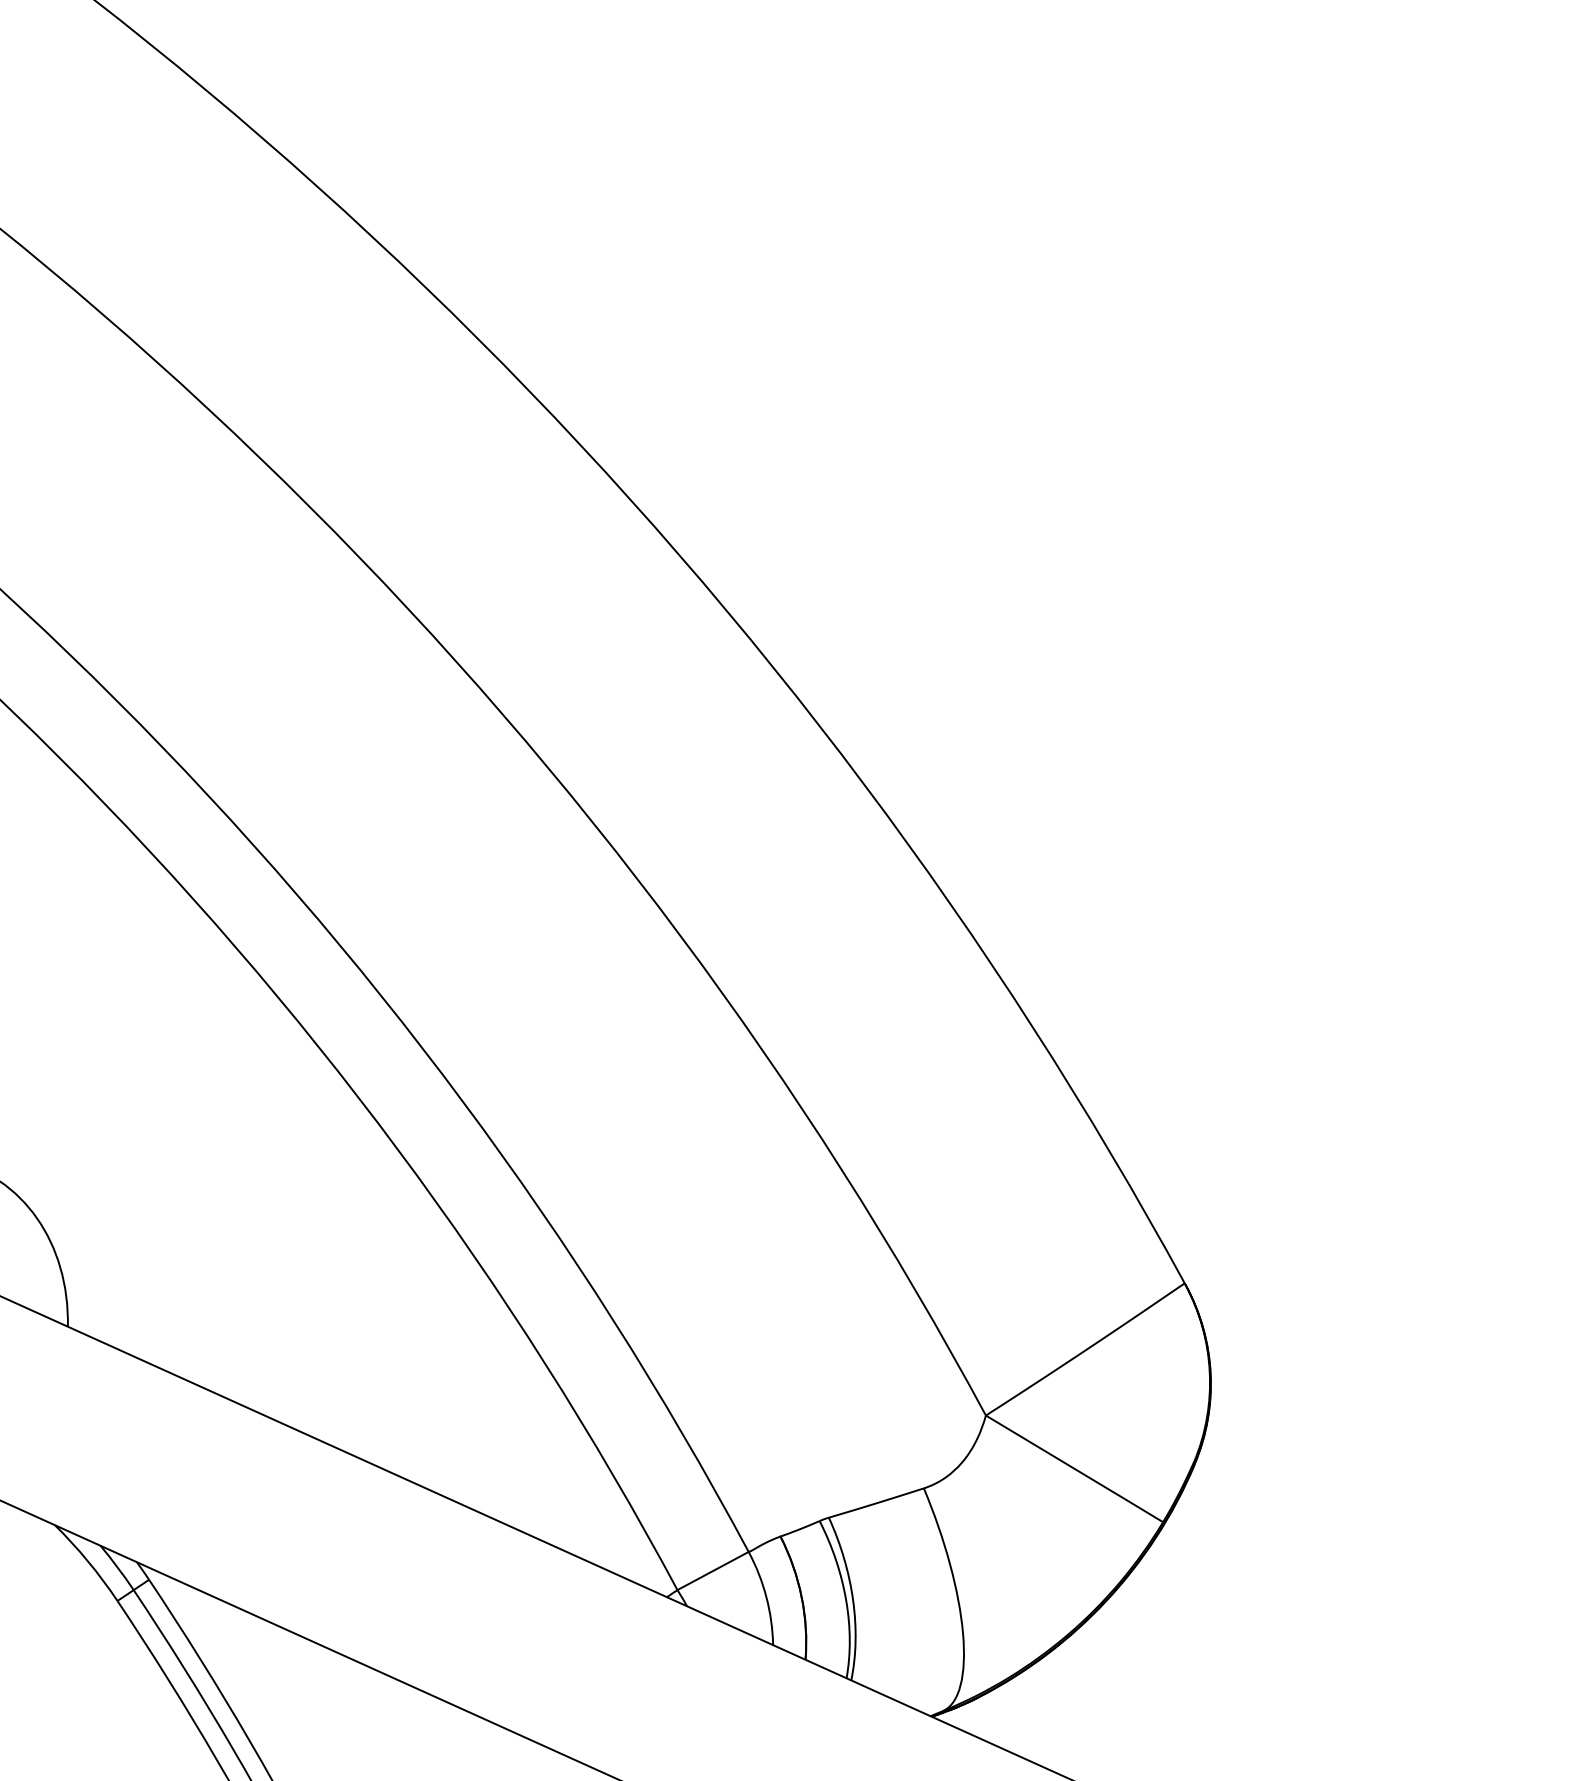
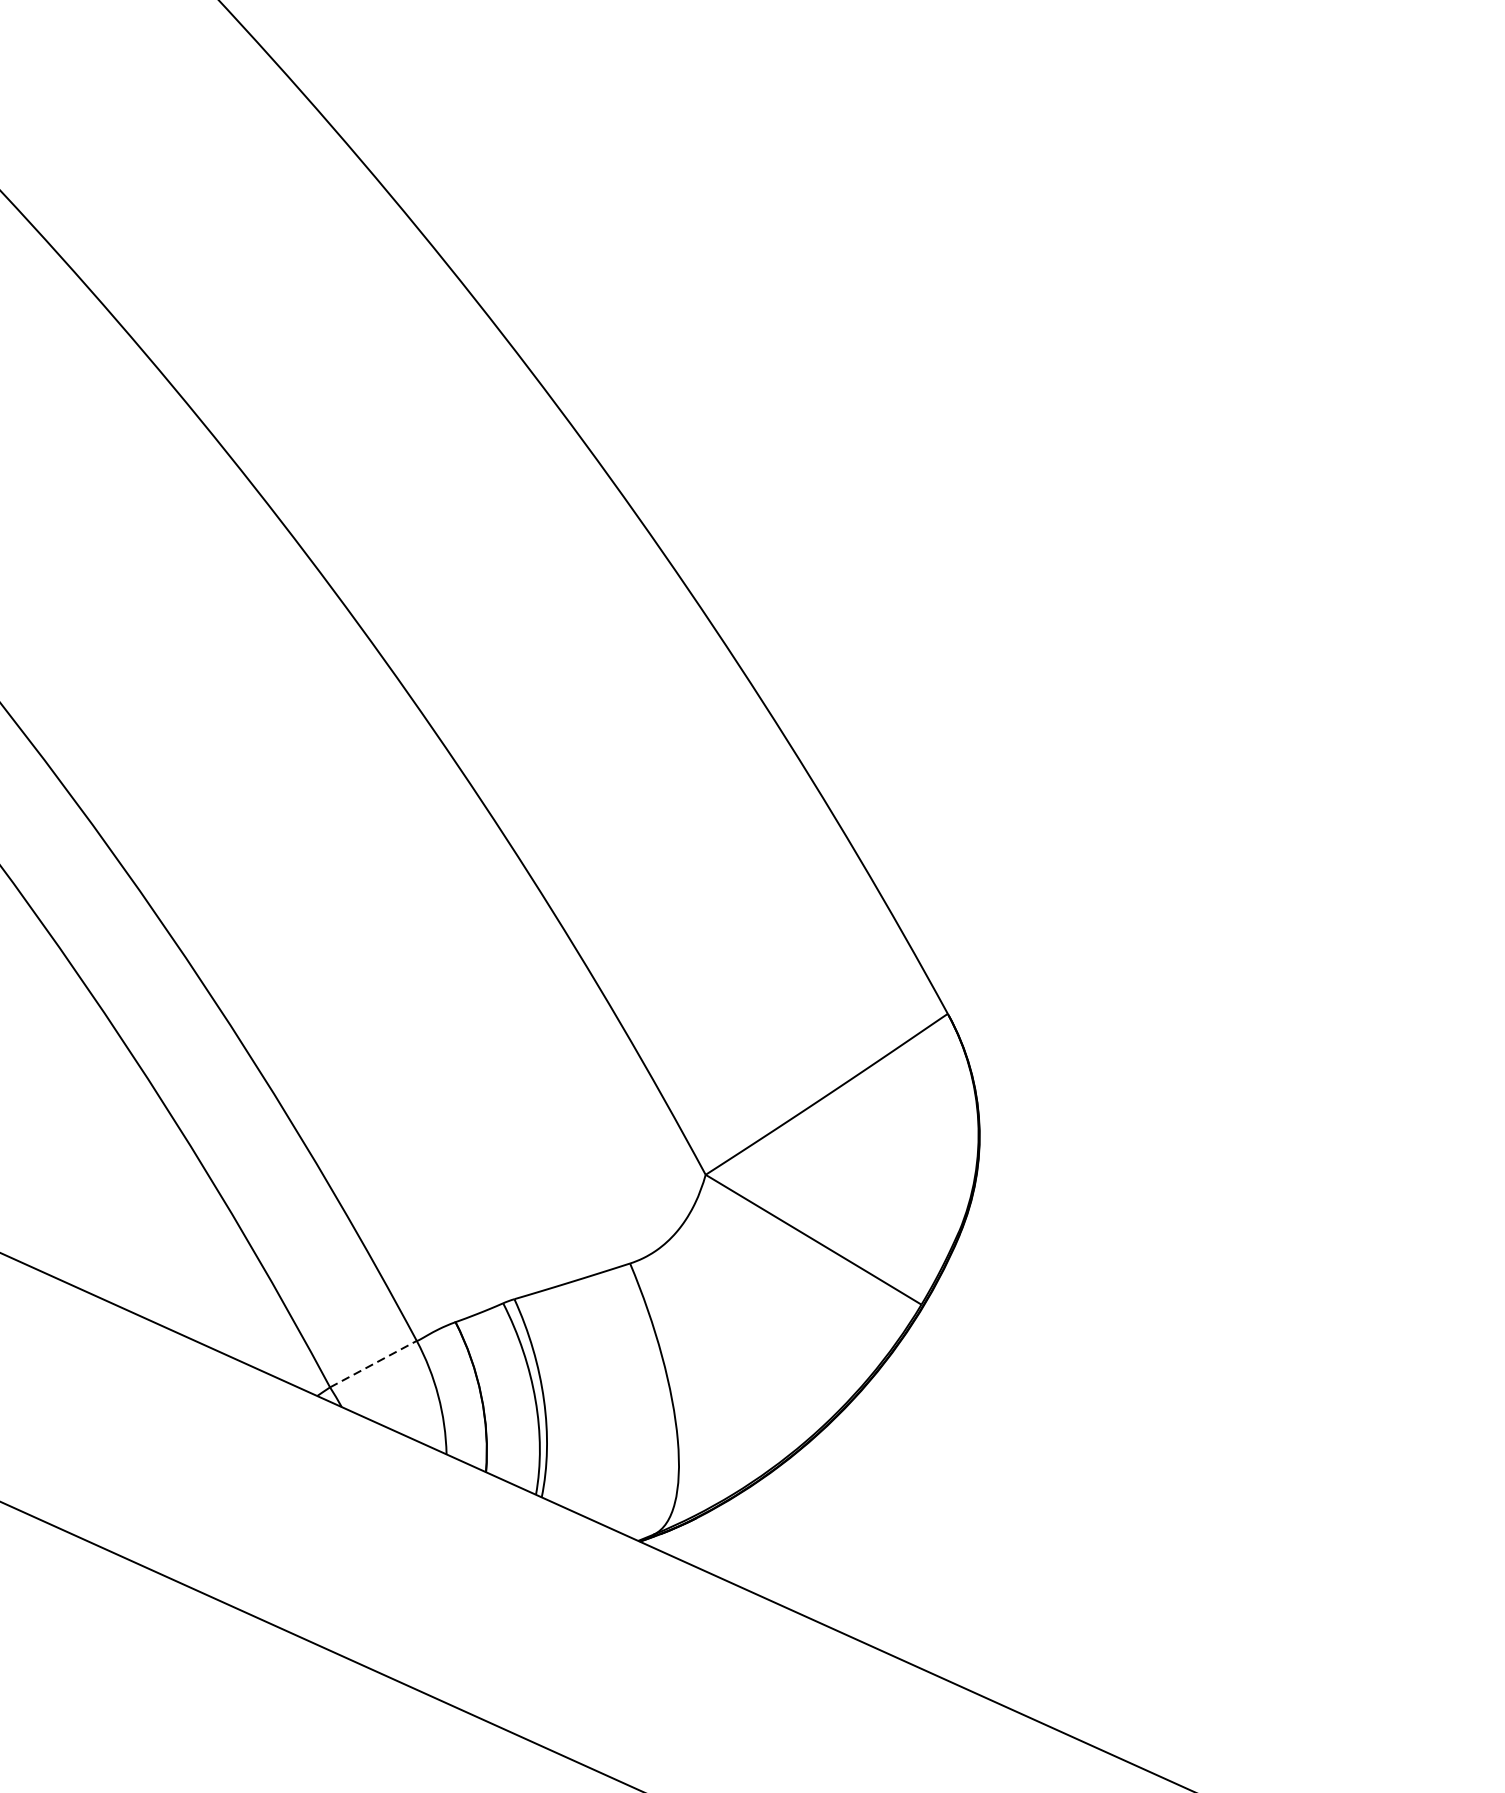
line: (713, 1570) -> (373, 1363), solid -> dashed

